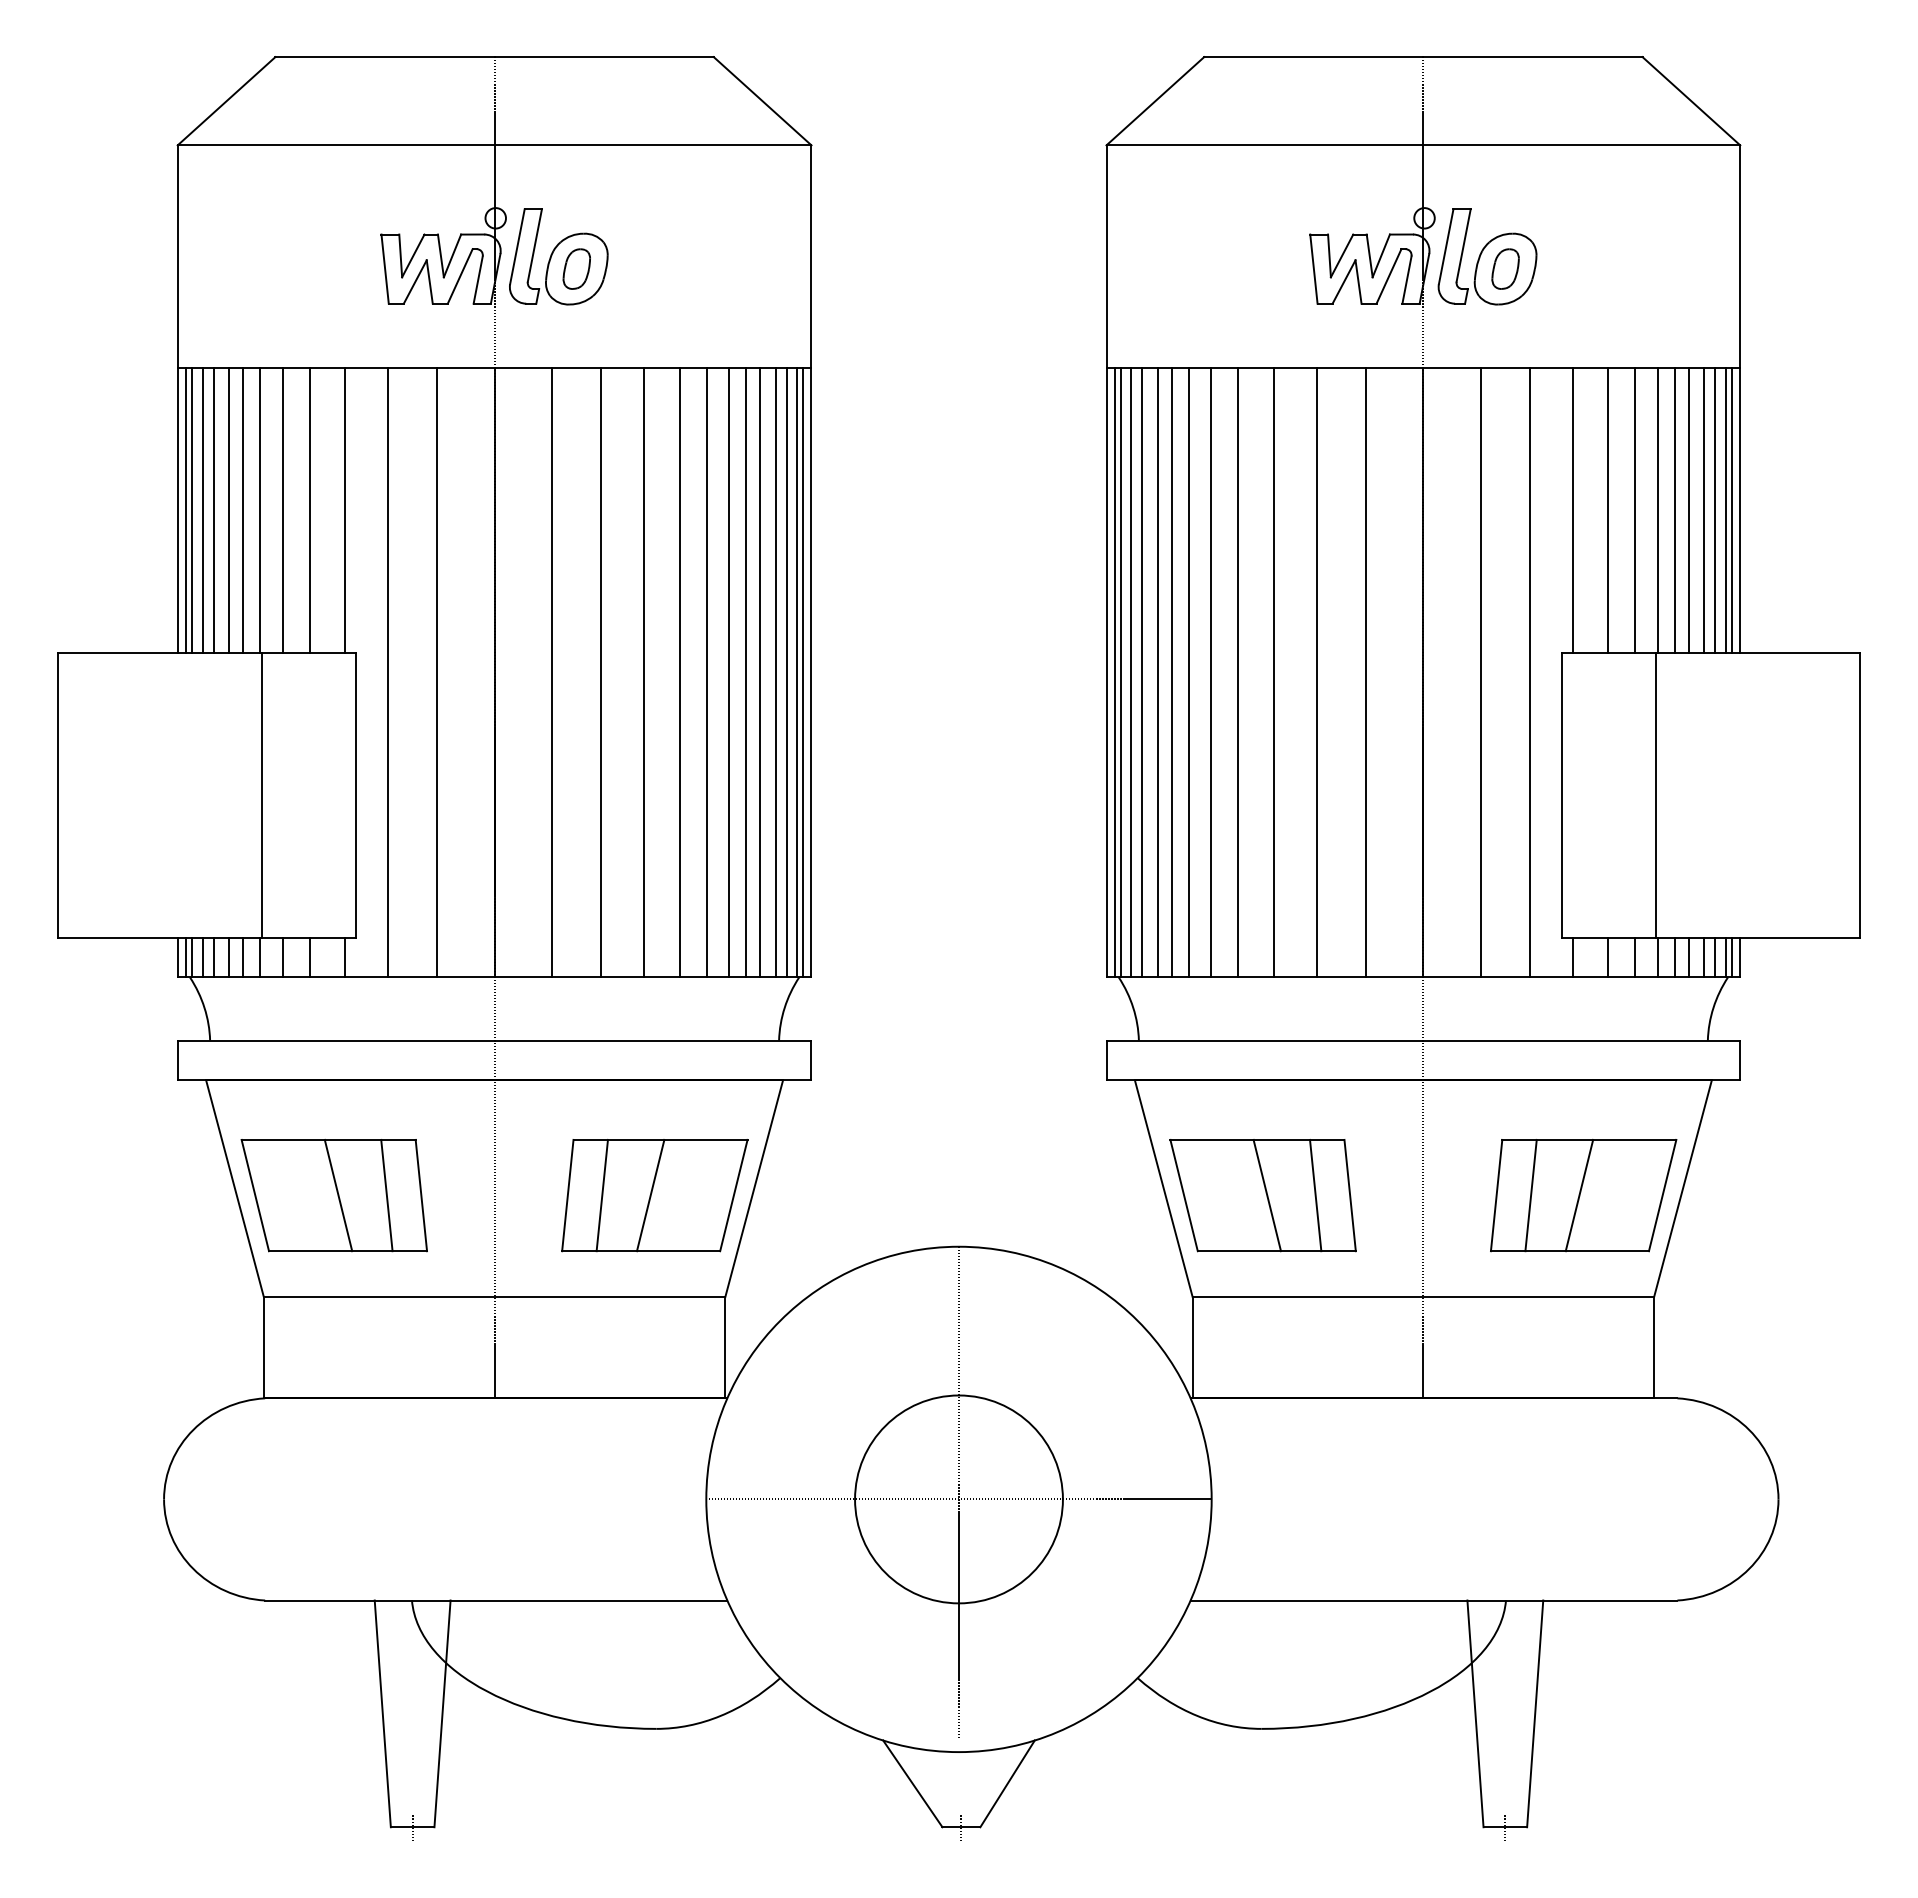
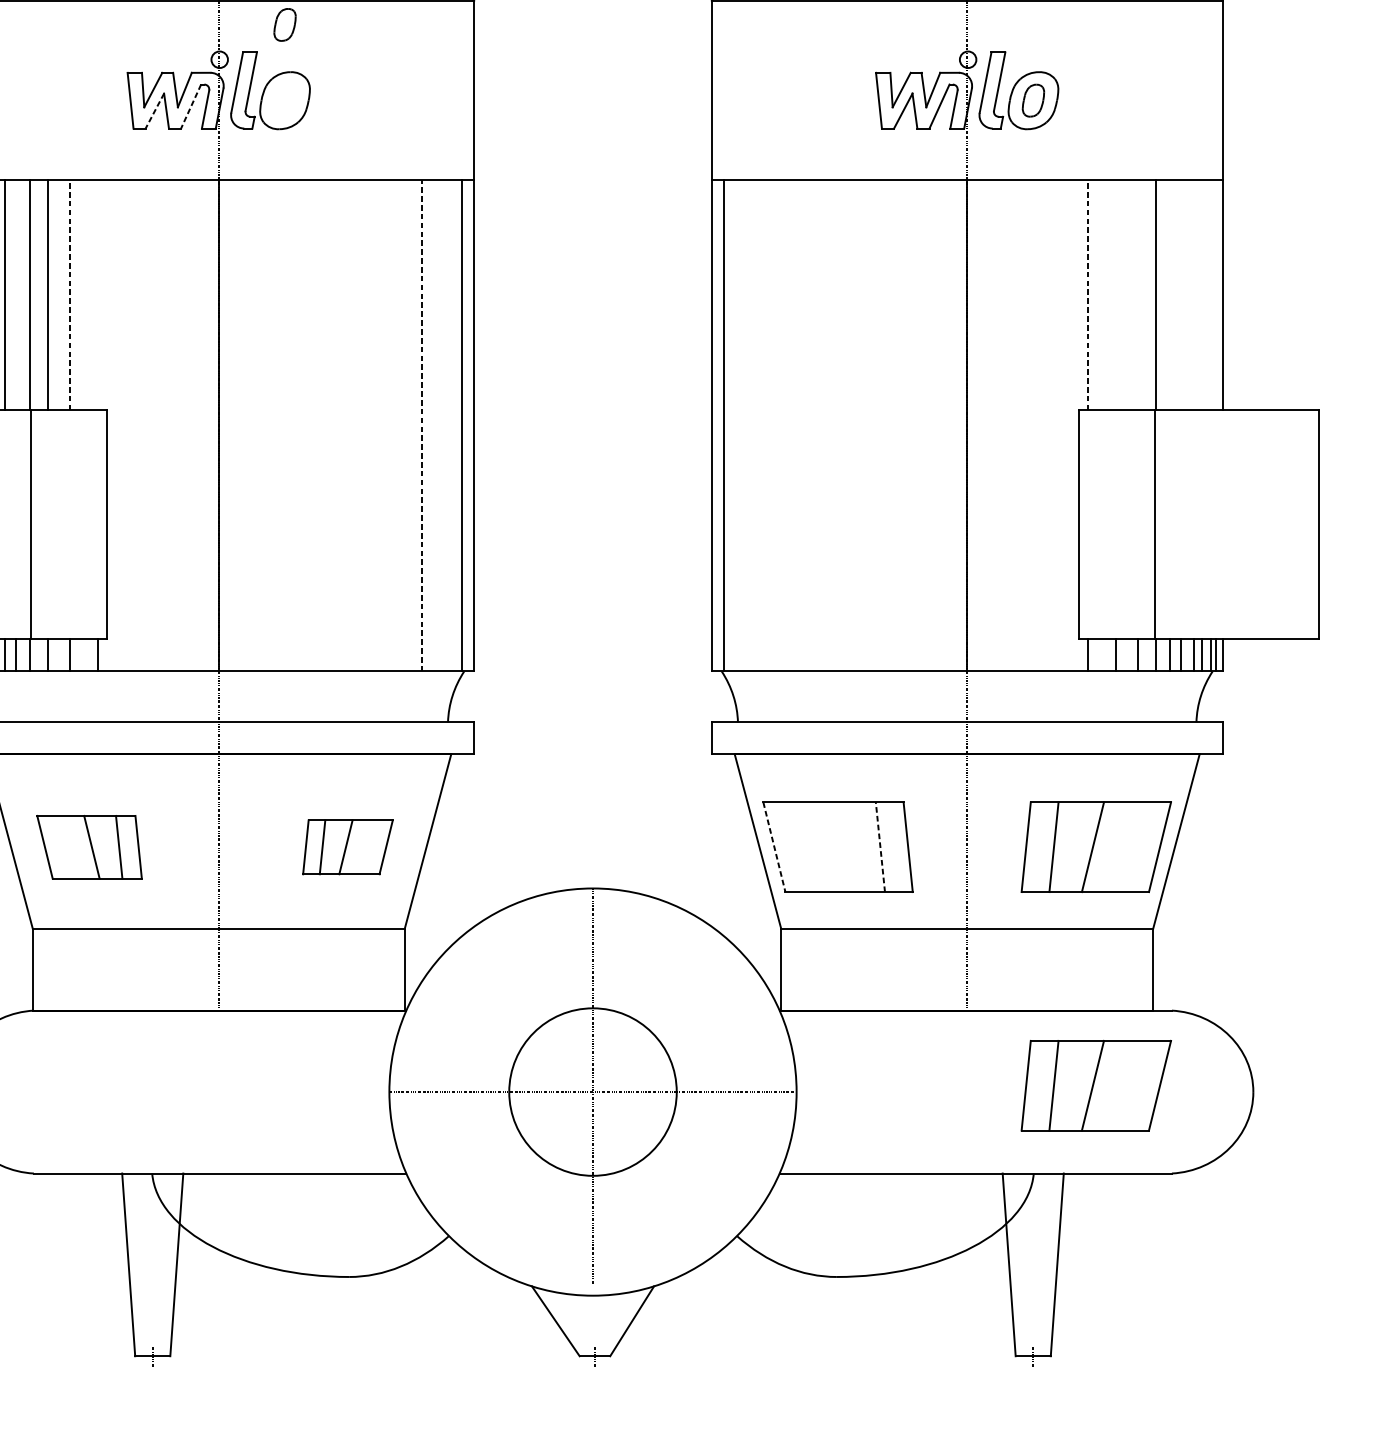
part: (576, 268) -> (284, 24), moved
line: (460, 276) -> (191, 106), solid -> dashed
line: (415, 282) -> (155, 111), solid -> dashed
line: (242, 510) -> (15, 295), removed
line: (309, 510) -> (69, 295), solid -> dashed
line: (344, 510) -> (97, 295), removed
line: (1573, 510) -> (1088, 295), solid -> dashed
line: (1608, 510) -> (1116, 295), removed
line: (1635, 510) -> (1138, 295), removed
line: (1675, 510) -> (1170, 295), removed
line: (1689, 510) -> (1181, 295), removed
line: (1704, 510) -> (1193, 295), removed
line: (1715, 510) -> (1202, 295), removed
line: (1725, 510) -> (1210, 295), removed
line: (1732, 510) -> (1216, 295), removed
line: (388, 672) -> (133, 425), removed
line: (437, 672) -> (172, 425), removed
line: (552, 672) -> (265, 425), removed
line: (601, 672) -> (304, 425), removed
line: (644, 672) -> (339, 425), removed
line: (679, 672) -> (367, 425), removed
line: (706, 672) -> (389, 425), removed
line: (728, 672) -> (407, 425), removed
line: (746, 672) -> (421, 425), solid -> dashed
line: (760, 672) -> (433, 425), removed
line: (775, 672) -> (445, 425), removed
line: (786, 672) -> (454, 425), removed
line: (803, 672) -> (467, 425), removed
line: (1114, 672) -> (718, 425), removed
line: (1131, 672) -> (732, 425), removed
line: (1142, 672) -> (740, 425), removed
line: (1157, 672) -> (752, 425), removed
line: (1171, 672) -> (764, 425), removed
line: (1189, 672) -> (778, 425), removed
line: (1211, 672) -> (796, 425), removed
line: (1238, 672) -> (818, 425), removed
line: (1273, 672) -> (846, 425), removed
line: (1316, 672) -> (881, 425), removed
line: (1365, 672) -> (920, 425), removed
line: (1480, 672) -> (1013, 425), removed
line: (1529, 672) -> (1052, 425), removed
part: (333, 1195) -> (88, 847), size x0.7
part: (654, 1195) -> (347, 847), size x0.6
line: (1267, 1195) -> (841, 847), removed
line: (1315, 1195) -> (880, 847), solid -> dashed
line: (1184, 1196) -> (774, 847), solid -> dashed
part: (1583, 1491) -> (1096, 1085), added

